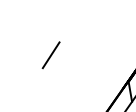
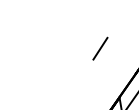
line: (51, 54) -> (100, 48), moved

